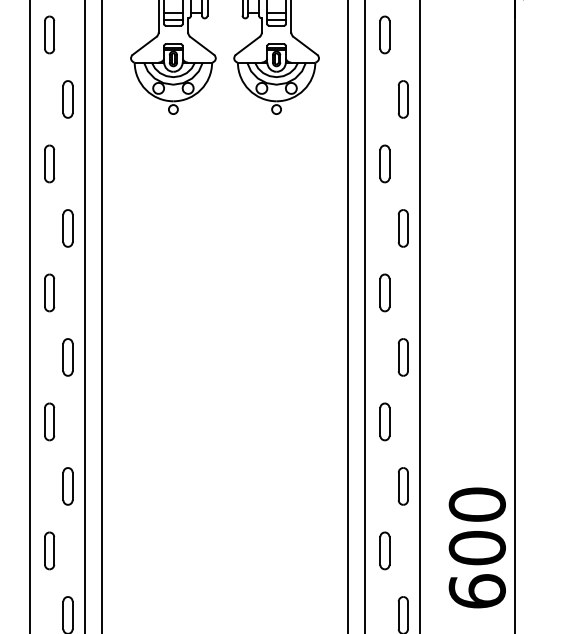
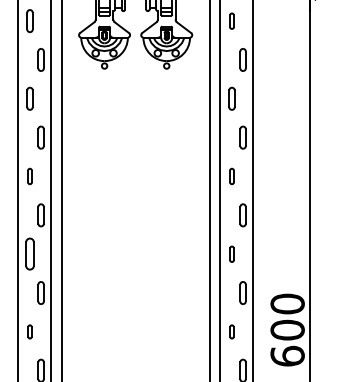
part: (384, 35) -> (231, 21), size x0.7
part: (48, 292) -> (29, 176), size x0.7
part: (384, 292) -> (231, 176), size x0.7
part: (48, 422) -> (29, 254), size x1.4
part: (384, 422) -> (231, 254), size x0.7
part: (48, 550) -> (29, 331), size x0.6
part: (384, 550) -> (231, 331), size x0.6

